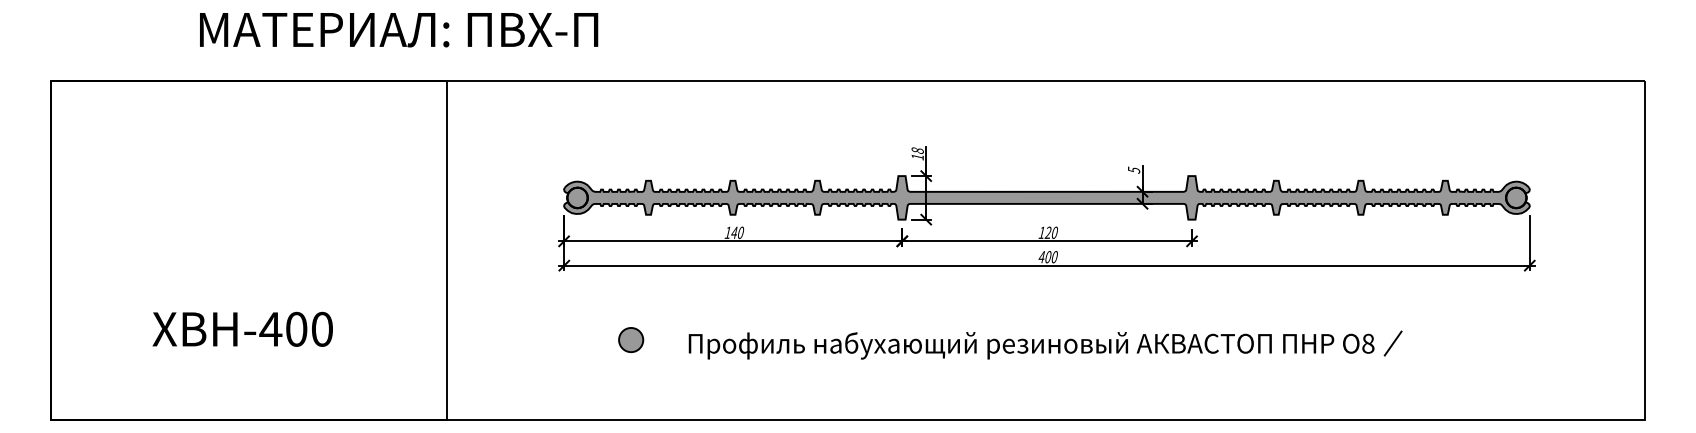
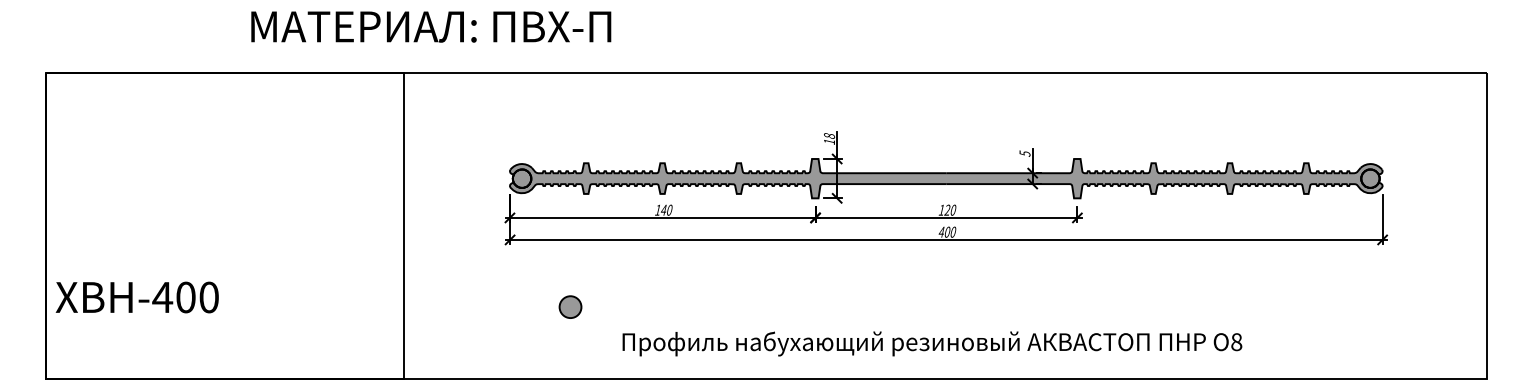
text: (399, 30) -> (431, 27), moved
text: (242, 328) -> (137, 296), moved
line: (1392, 343) -> (1258, 310), removed
text: (1031, 345) -> (932, 343), moved

